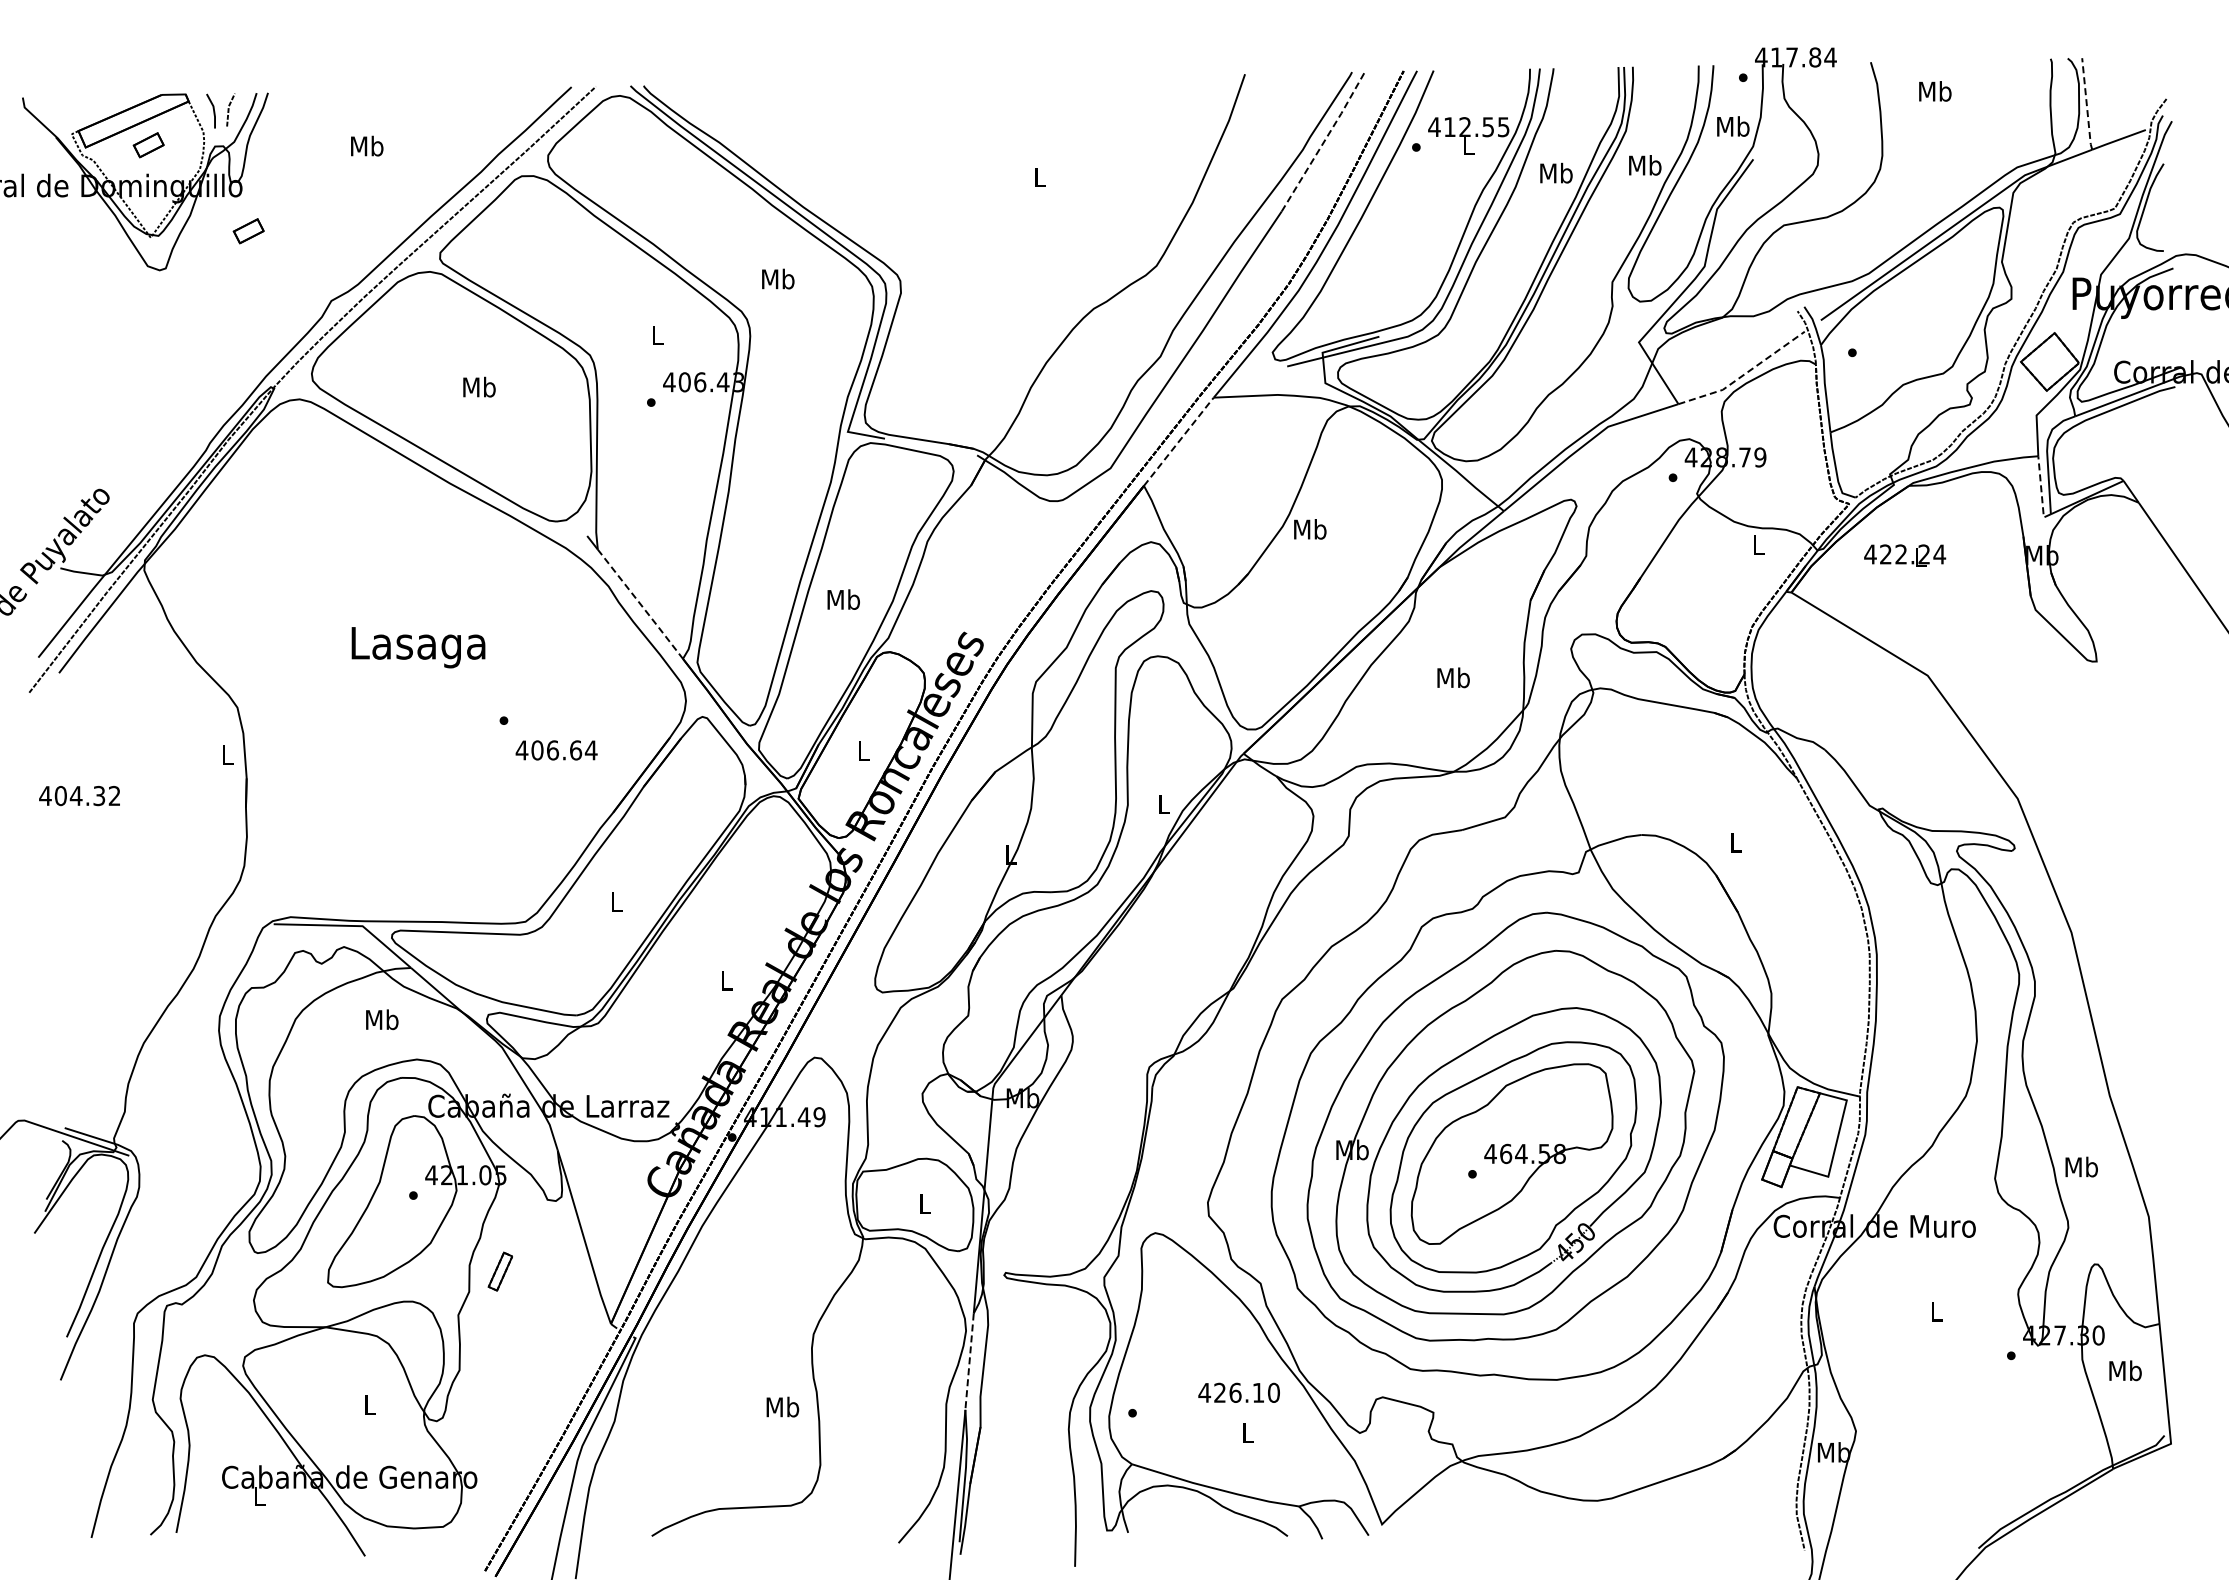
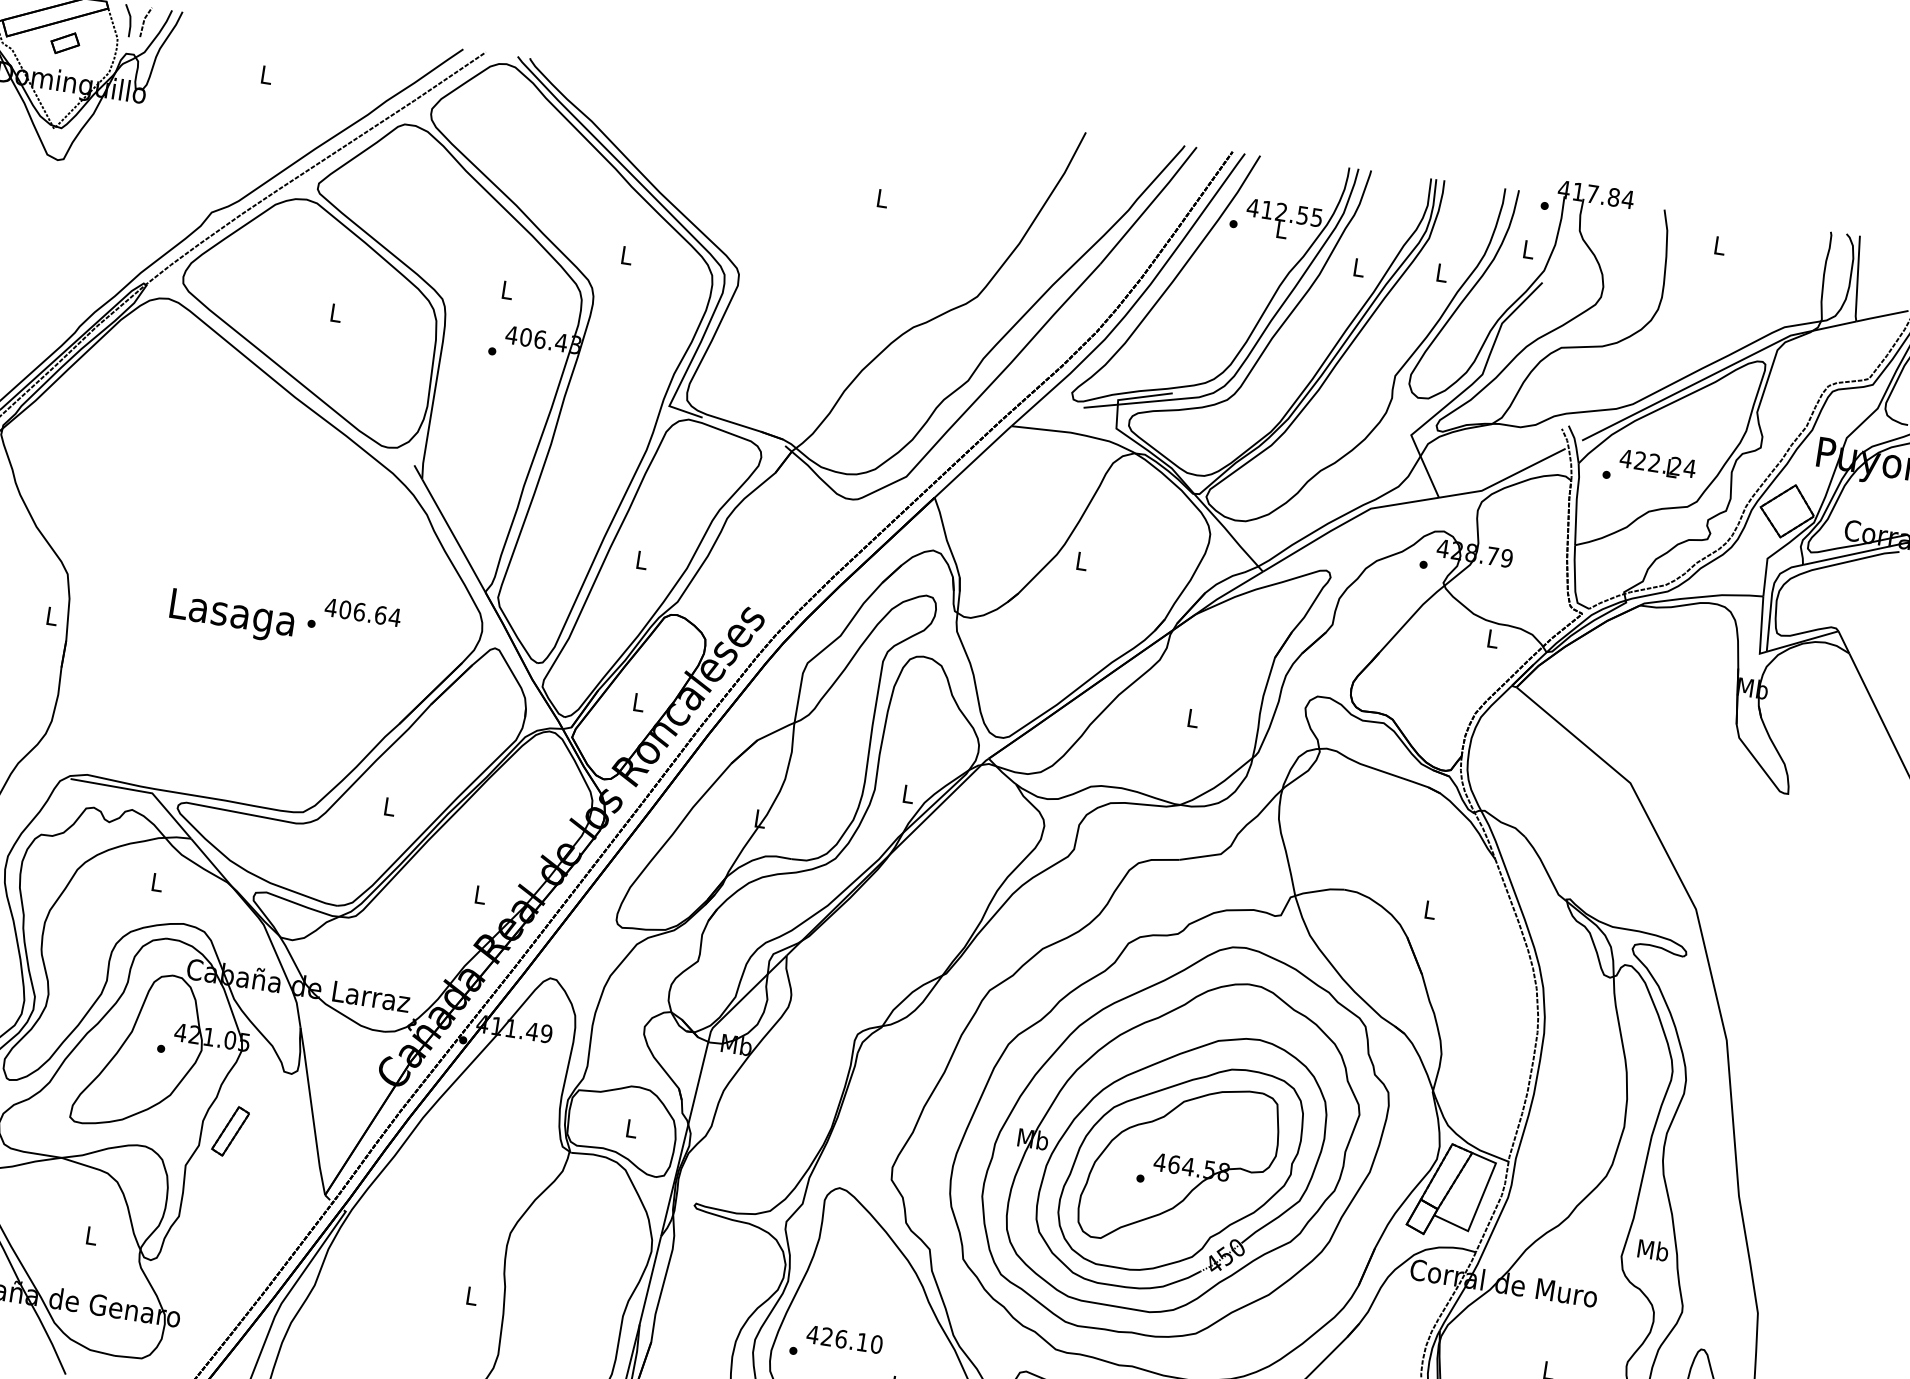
text: (1935, 91) -> (1720, 245), Mb -> L
line: (2086, 104) -> (1857, 279), dashed -> solid
text: (1733, 126) -> (1528, 249), Mb -> L
line: (1324, 141) -> (1149, 205), dashed -> solid
text: (367, 145) -> (266, 74), Mb -> L
text: (1645, 165) -> (1442, 273), Mb -> L
text: (1556, 172) -> (1359, 266), Mb -> L
part: (248, 231) -> (145, 136), removed
text: (778, 278) -> (627, 254), Mb -> L
line: (1744, 374) -> (1504, 479), dashed -> solid
text: (479, 386) -> (336, 312), Mb -> L
line: (1179, 440) -> (973, 460), dashed -> solid
line: (2041, 490) -> (1761, 628), dashed -> solid
text: (1310, 529) -> (1082, 561), Mb -> L
text: (1905, 555) -> (1658, 464), moved
text: (843, 599) -> (641, 560), Mb -> L
line: (640, 604) -> (453, 535), dashed -> solid
text: (418, 647) -> (232, 616), moved
text: (1453, 677) -> (1193, 717), Mb -> L
text: (556, 750) -> (362, 612), moved
text: (382, 1019) -> (157, 882), Mb -> L
text: (2081, 1166) -> (1653, 1249), moved
part: (500, 1271) -> (230, 1131), size x1.43
line: (969, 1362) -> (650, 1281), dashed -> solid
text: (1238, 1392) -> (844, 1339), moved
text: (782, 1406) -> (471, 1295), Mb -> L

